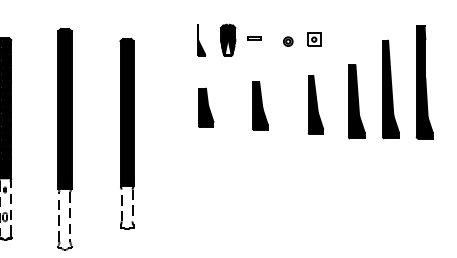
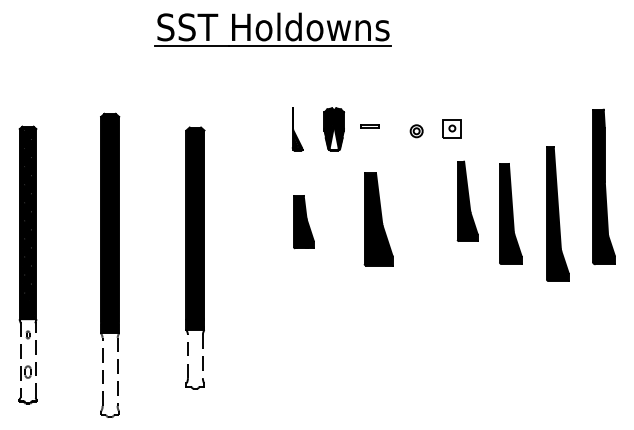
part: (390, 89) -> (557, 213), moved
part: (315, 104) -> (467, 200), moved
part: (260, 105) -> (378, 219), size x1.4

